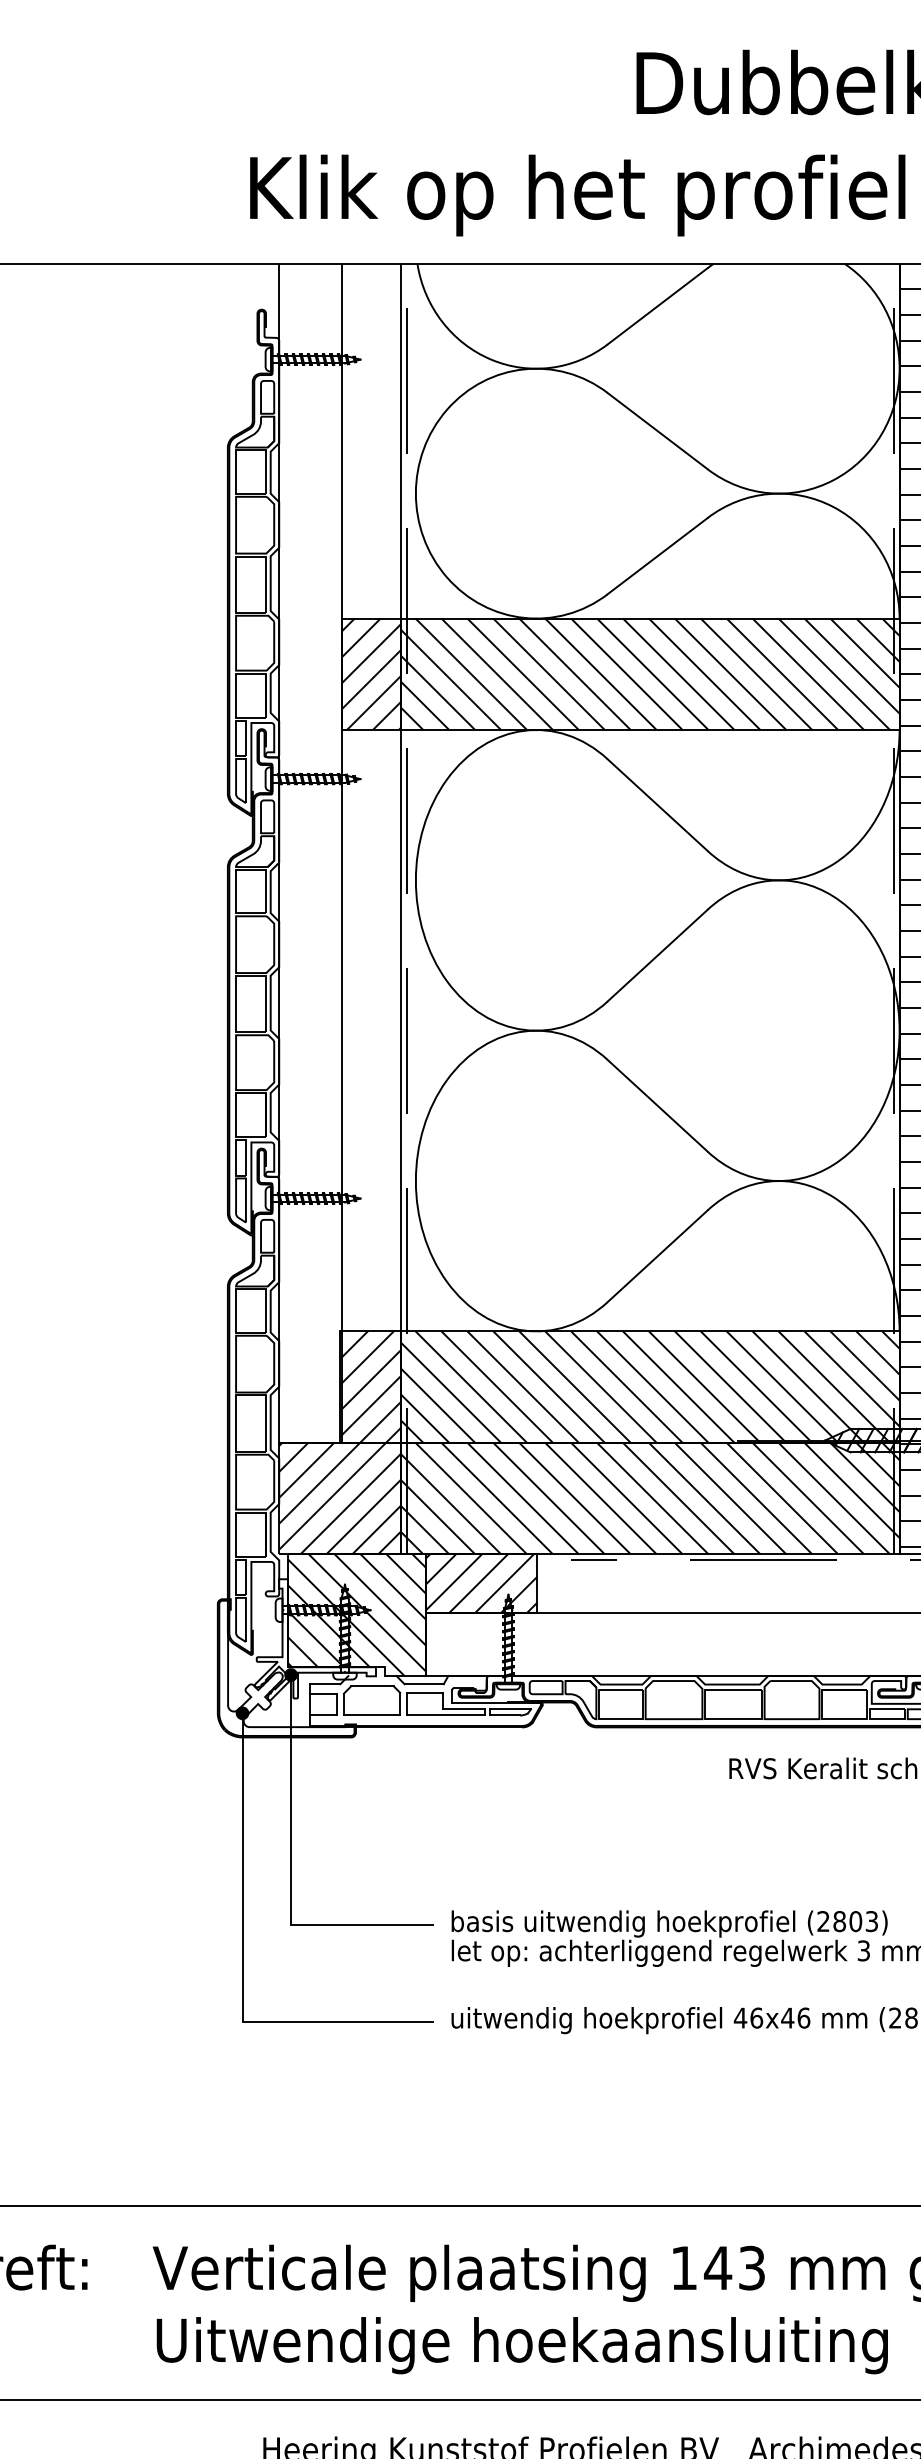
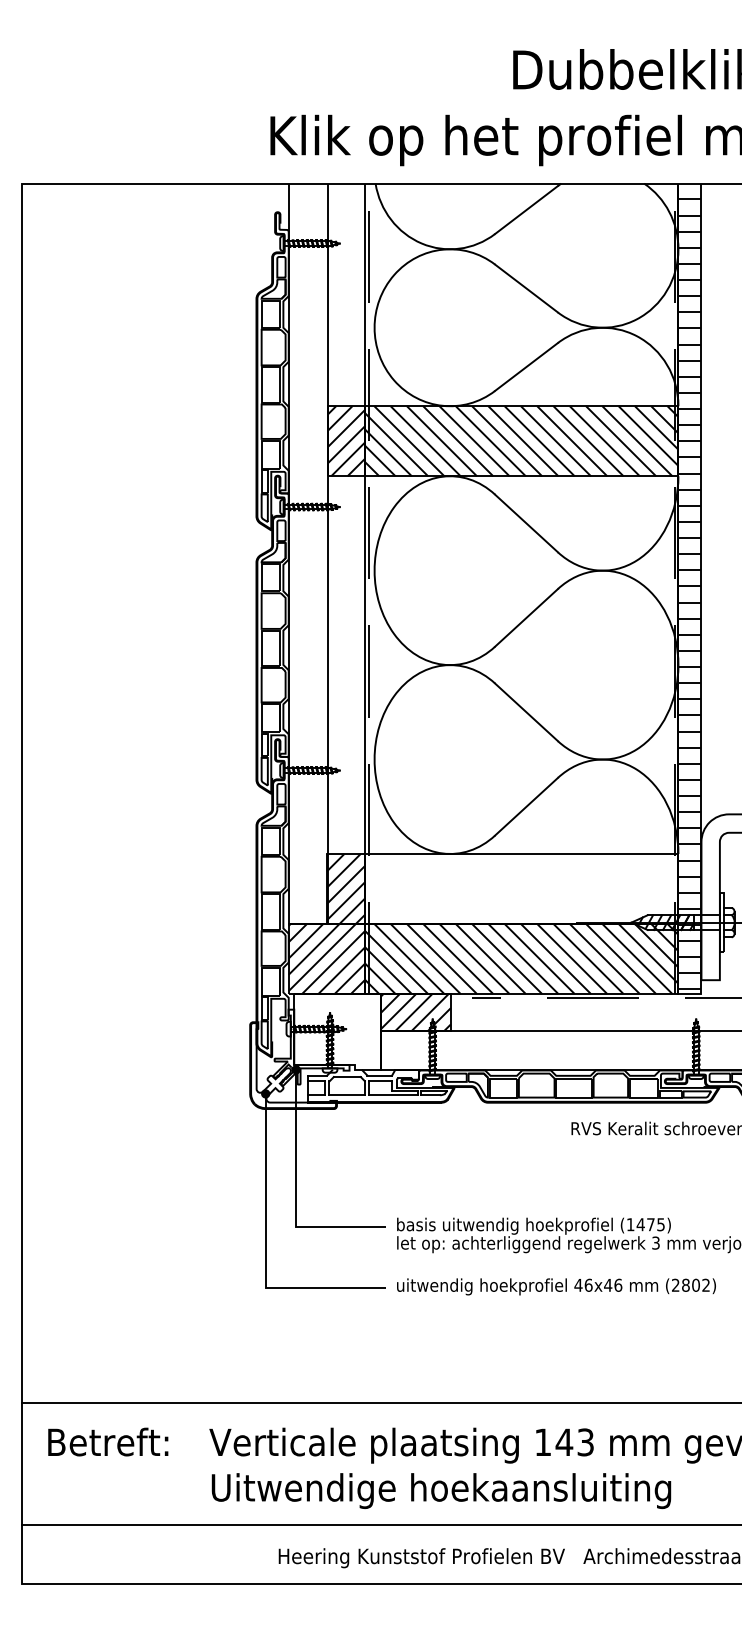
hatch: (649, 1386) -> (521, 888), removed
hatch: (356, 1615) -> (337, 1032), removed
text: (847, 1921) -> (645, 1224), (2803) -> (1475)

